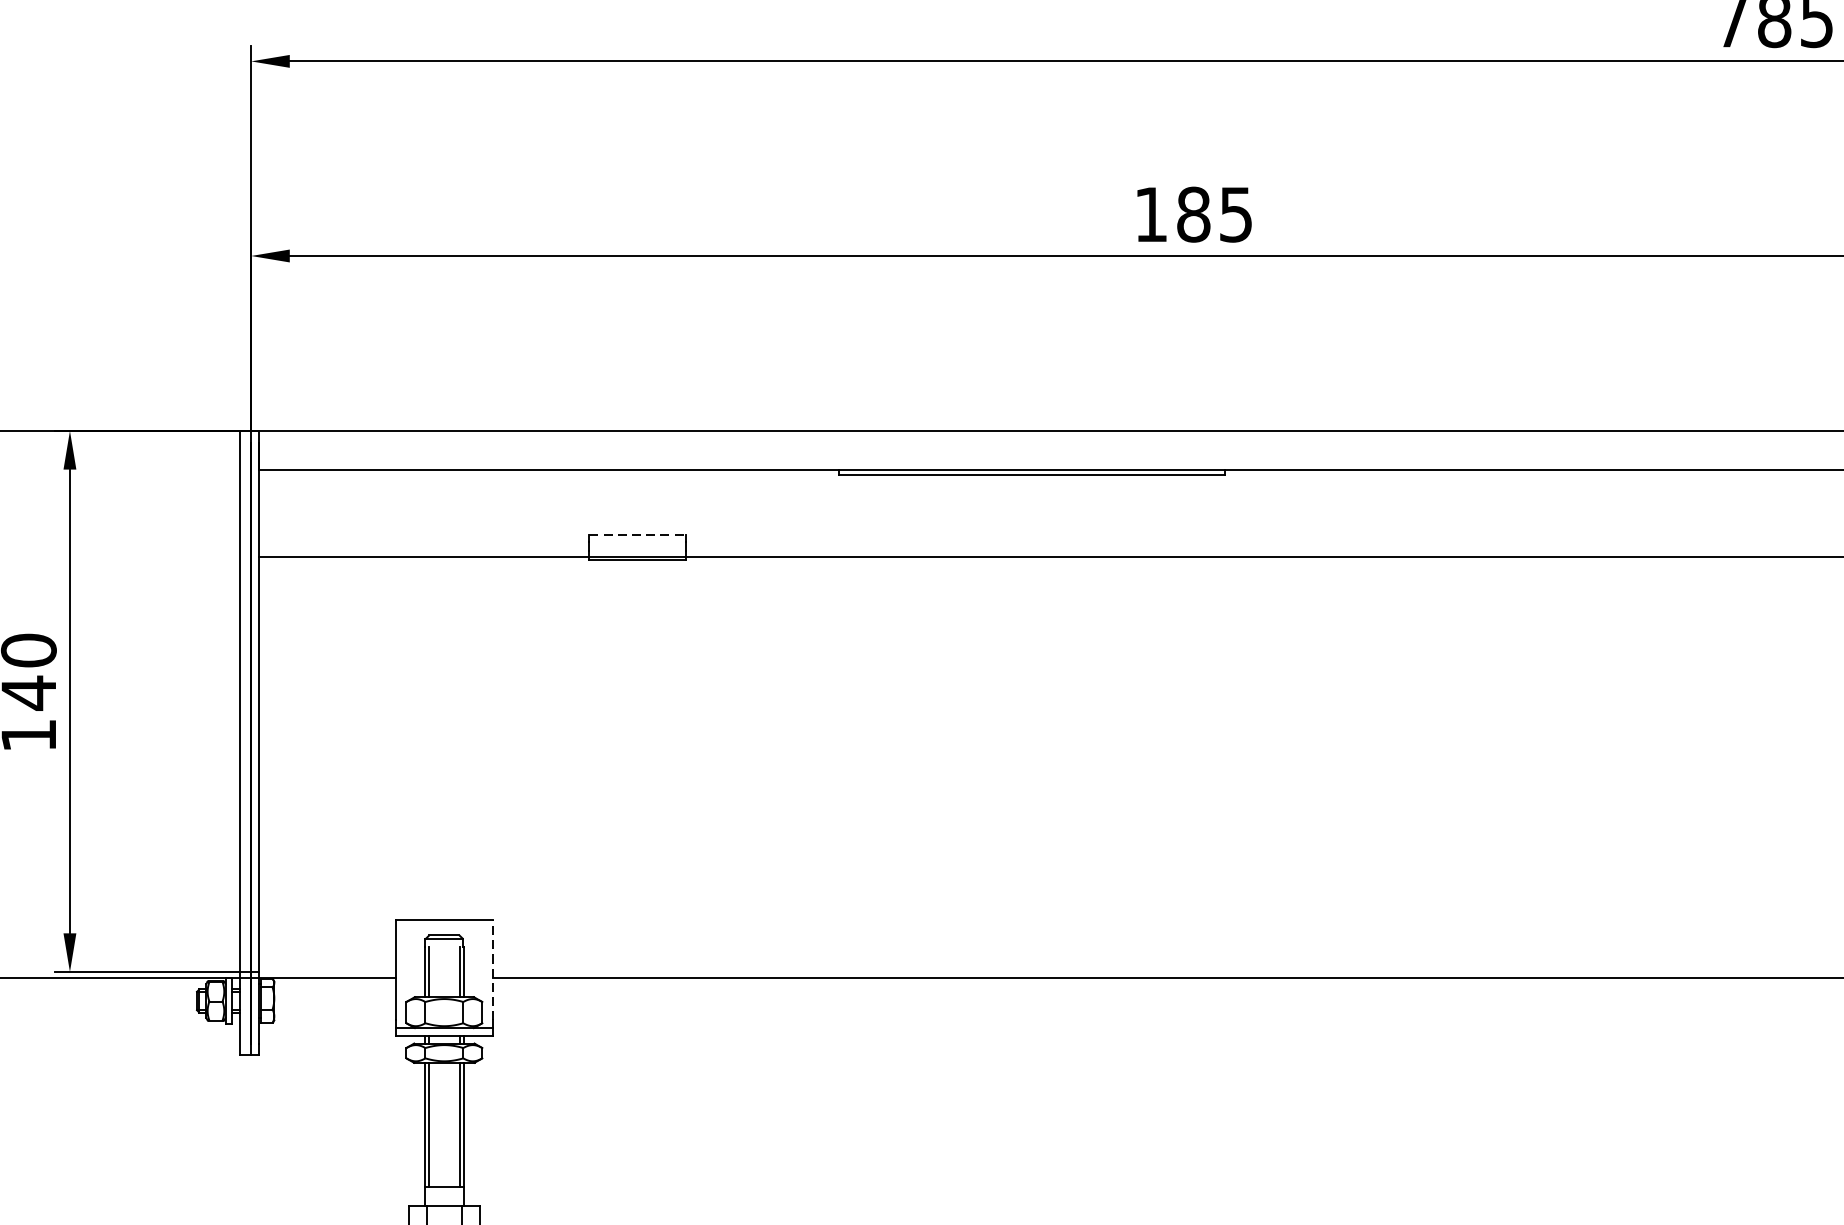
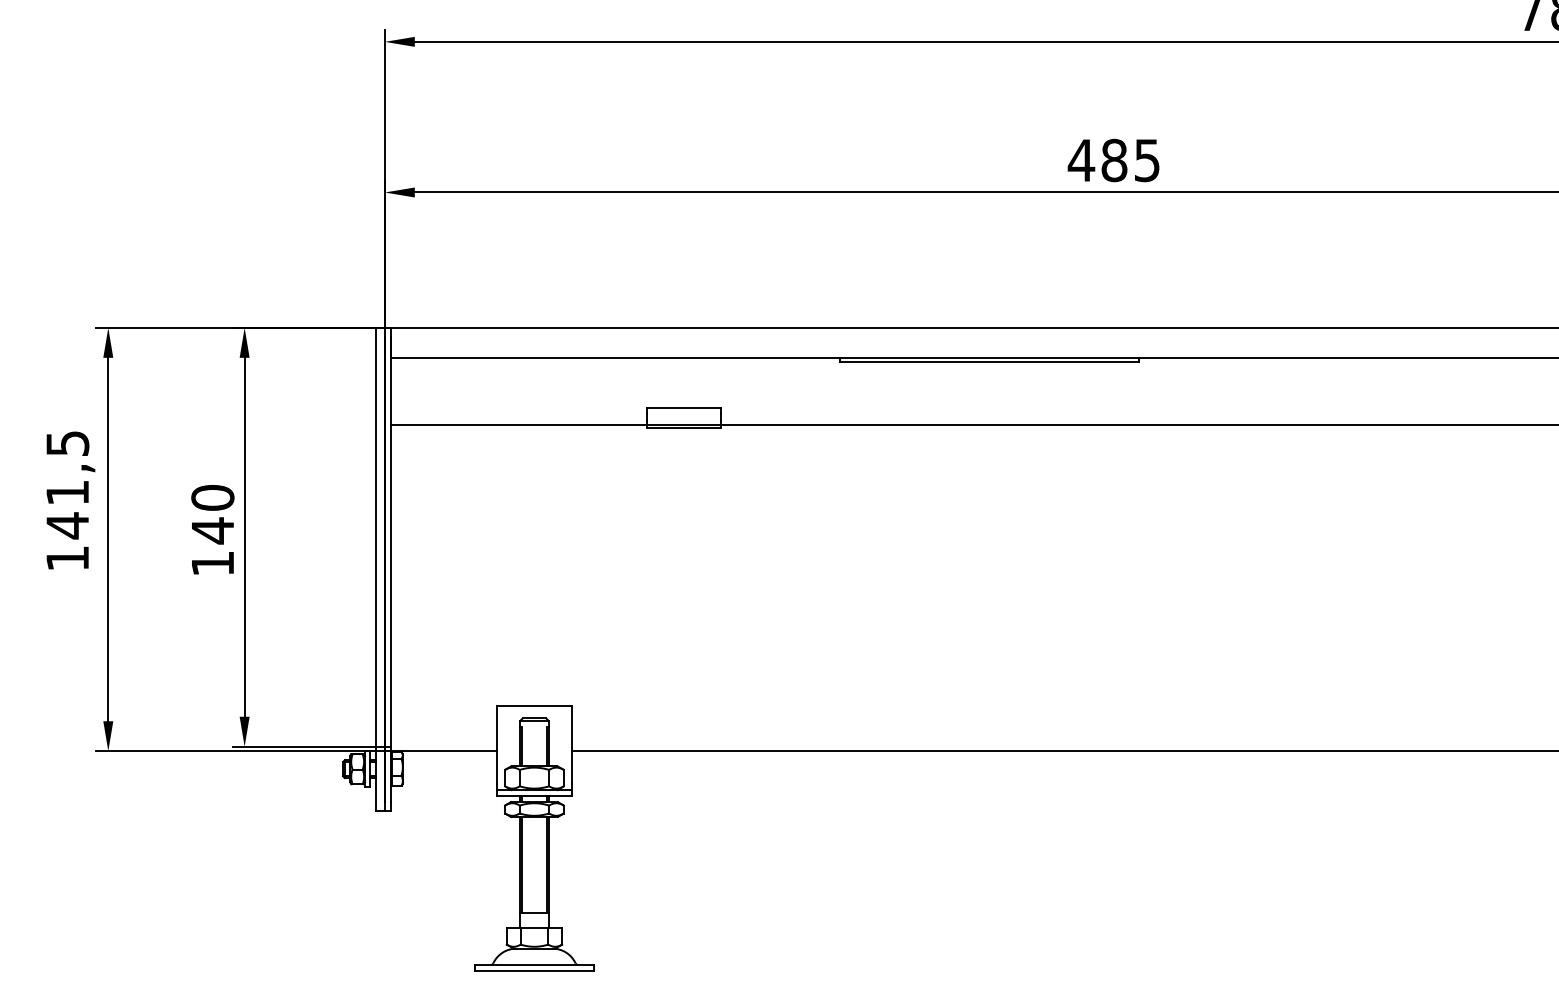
text: (1151, 214) -> (1081, 160), 185 -> 485
line: (638, 535) -> (684, 408), dashed -> solid
line: (492, 970) -> (571, 745), dashed -> solid

